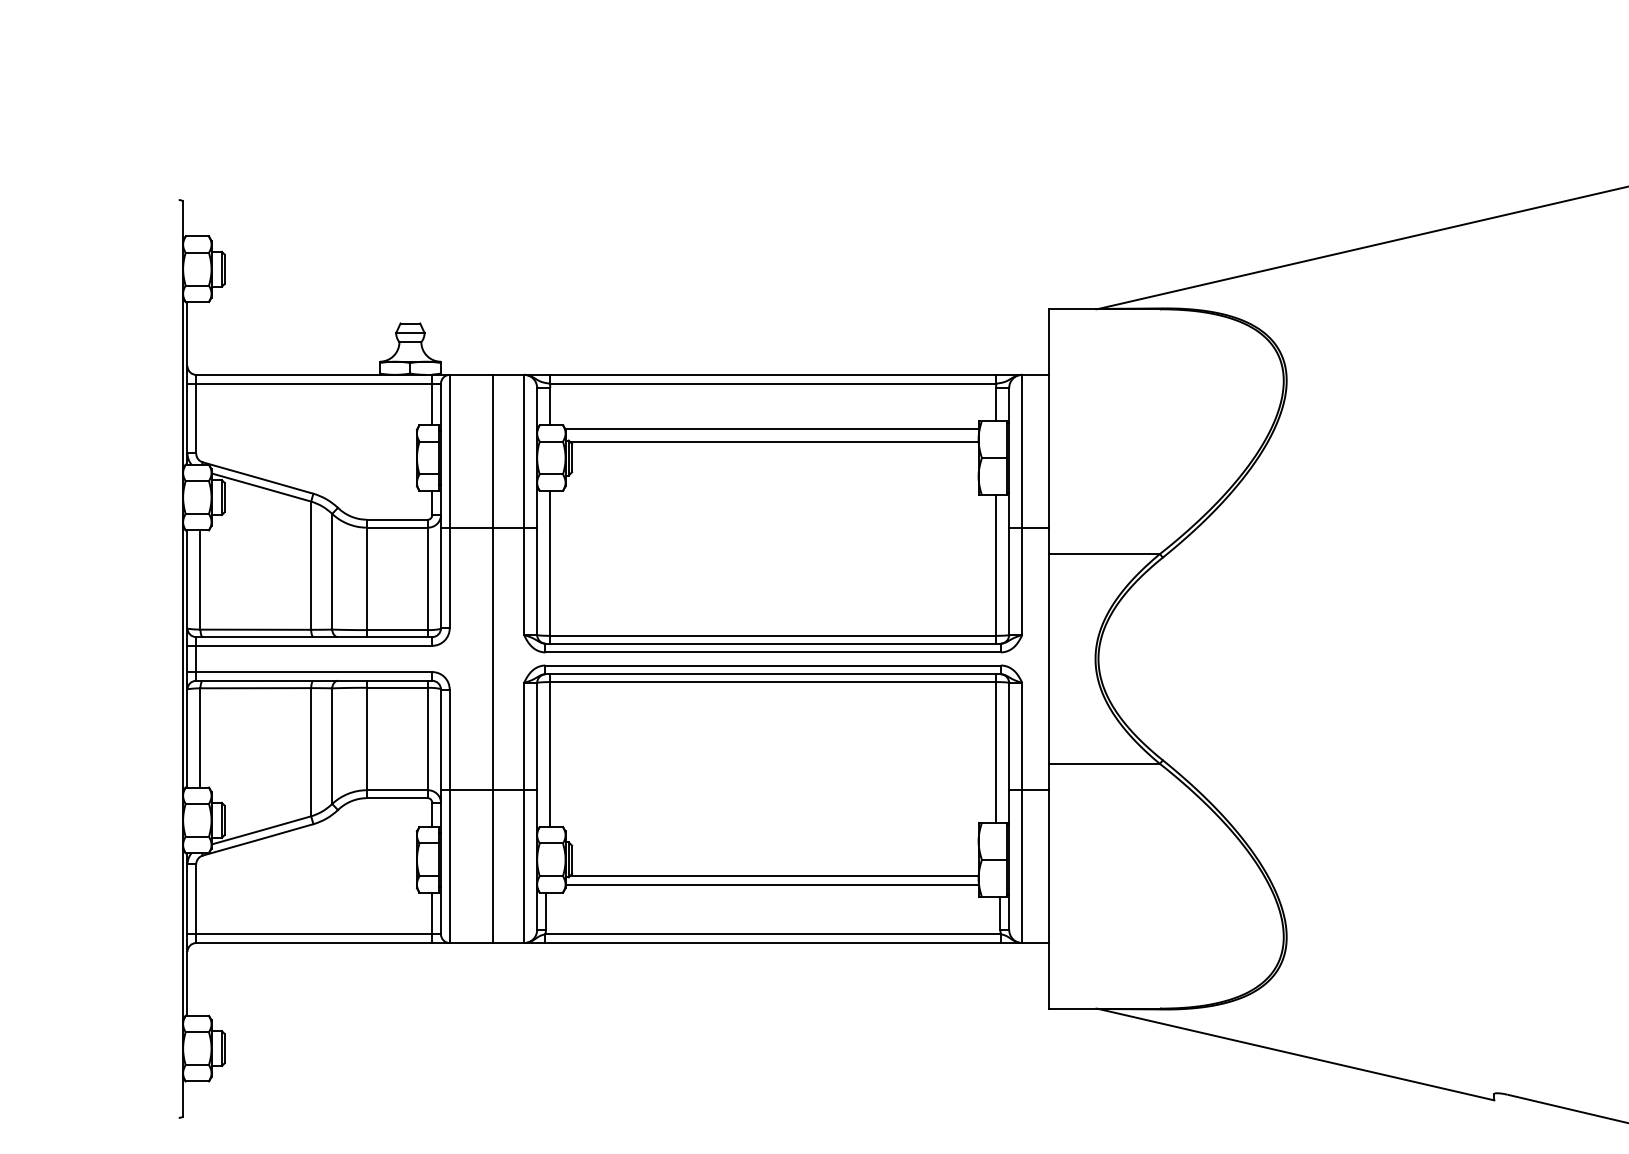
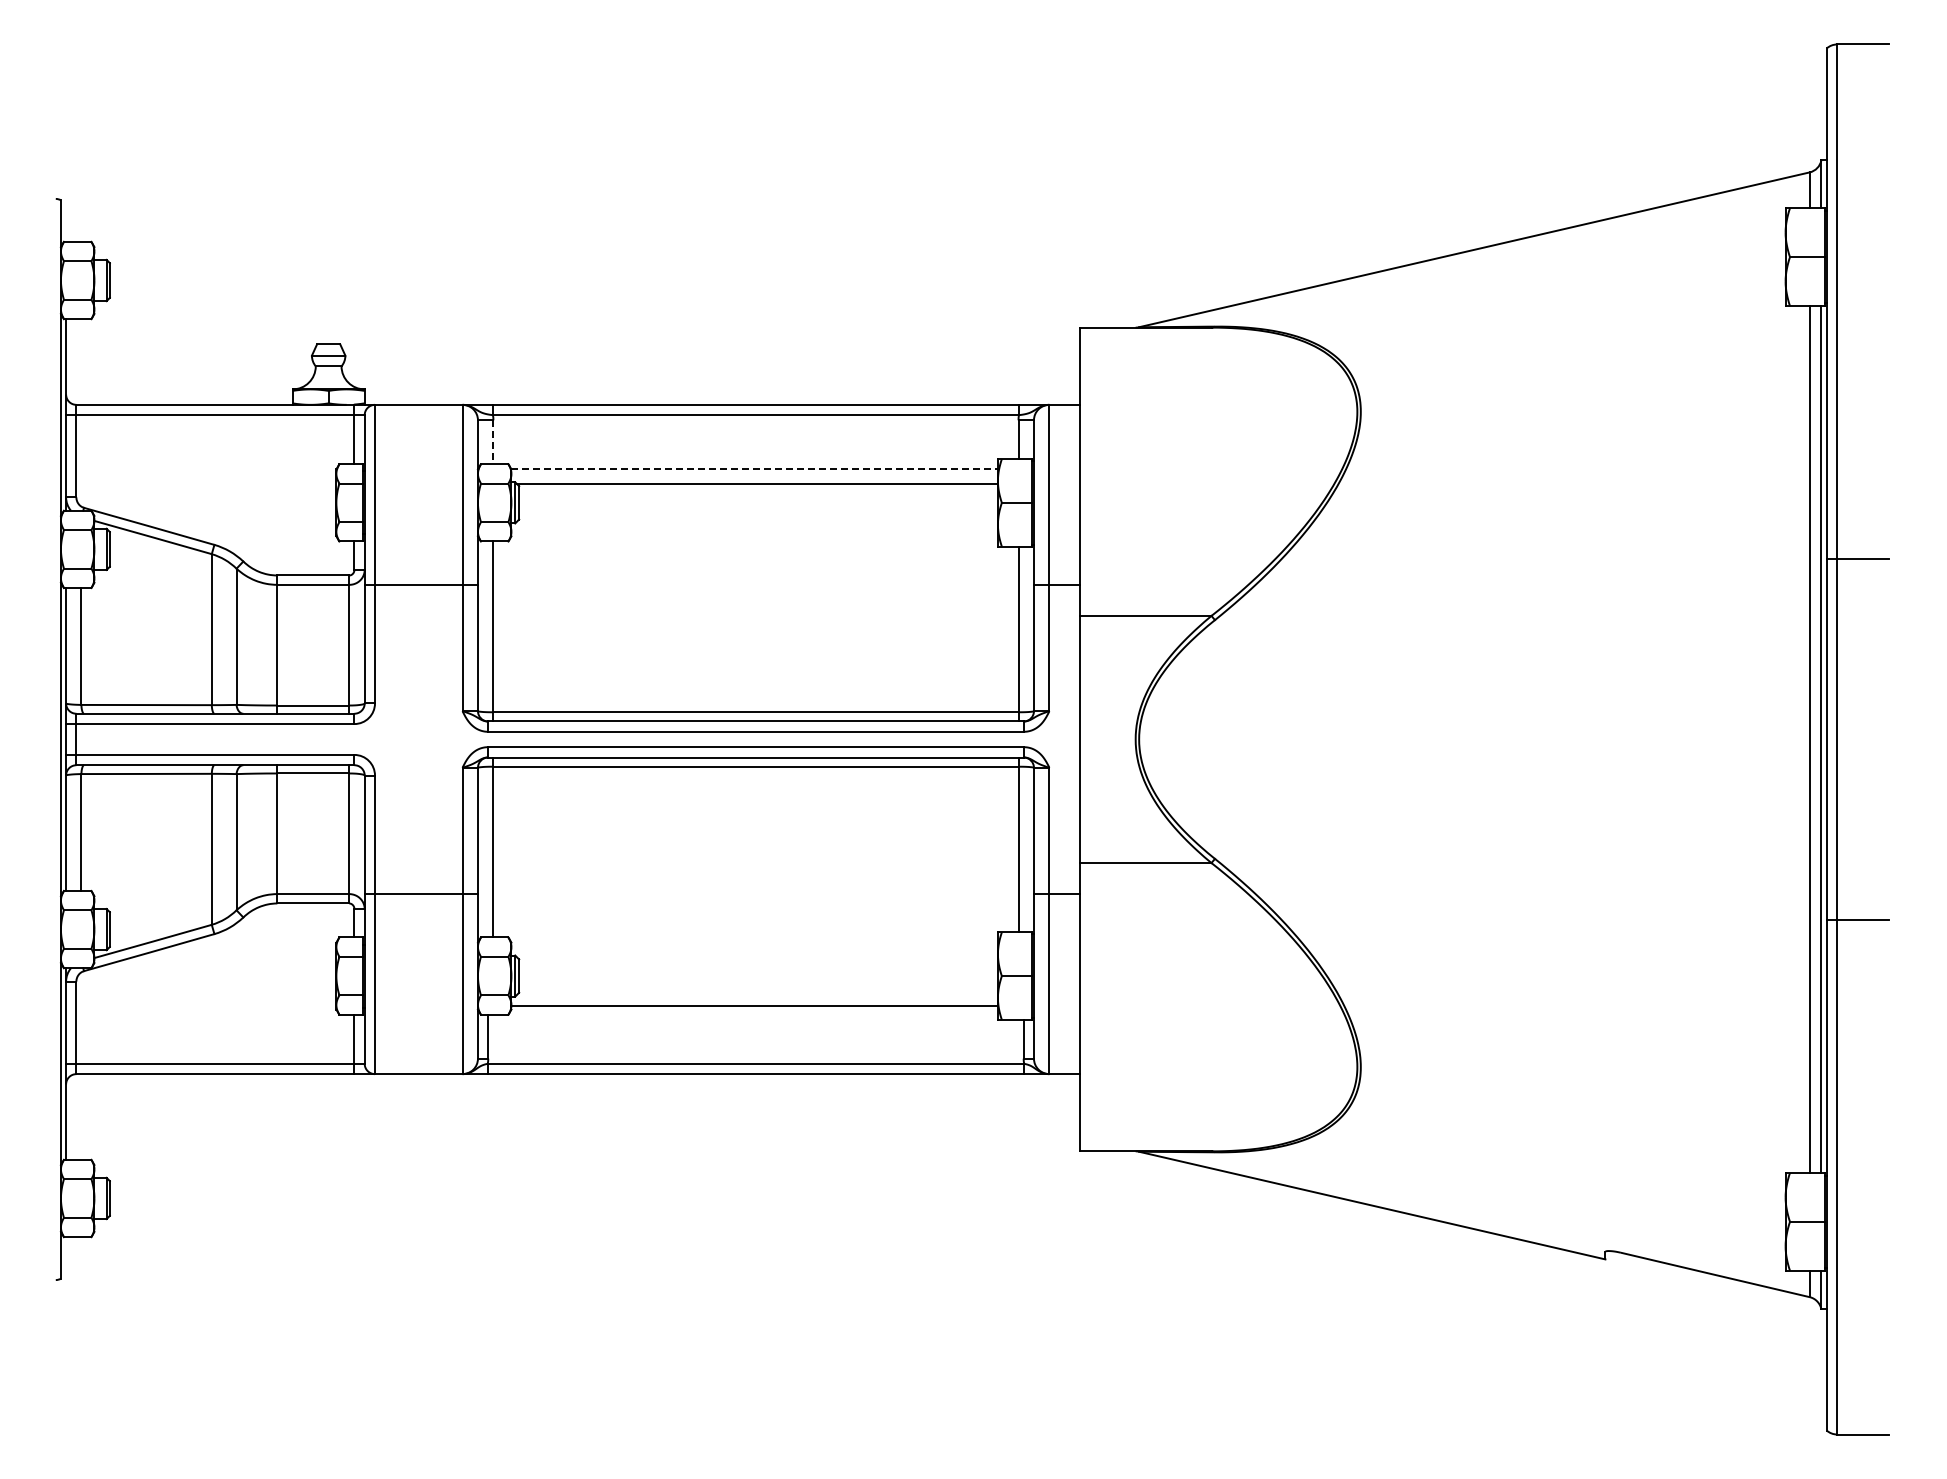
line: (550, 406) -> (493, 442), solid -> dashed
line: (771, 428) -> (754, 468), solid -> dashed
line: (493, 658) -> (426, 739), removed
line: (773, 876) -> (756, 995), removed

